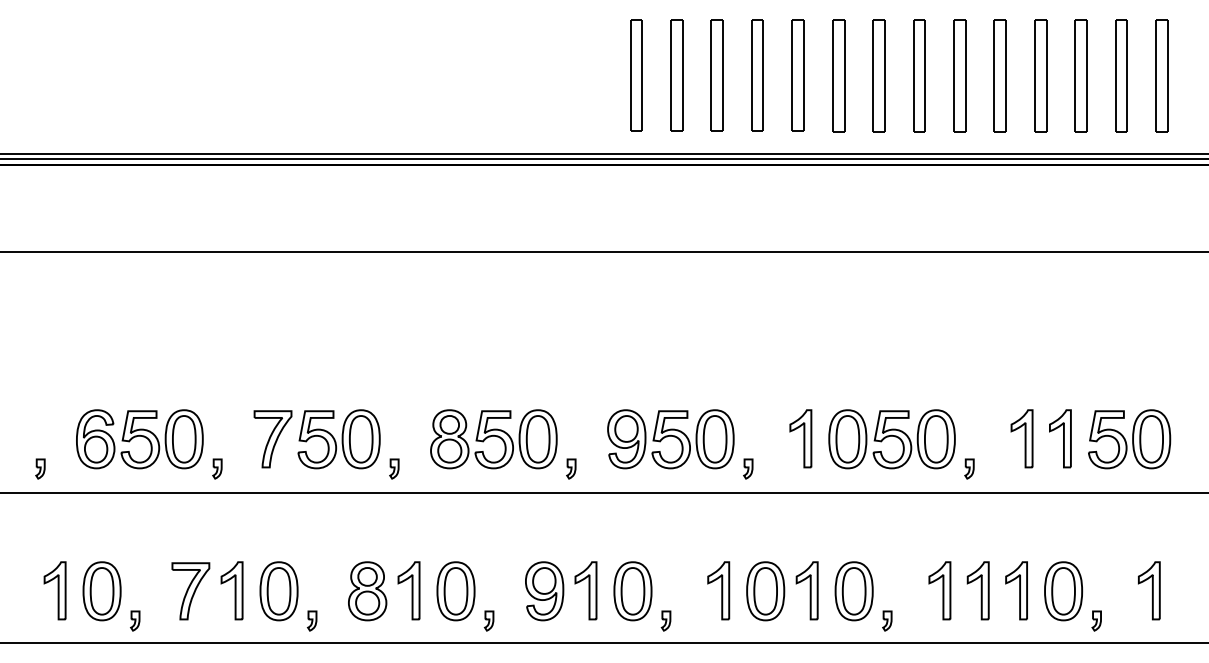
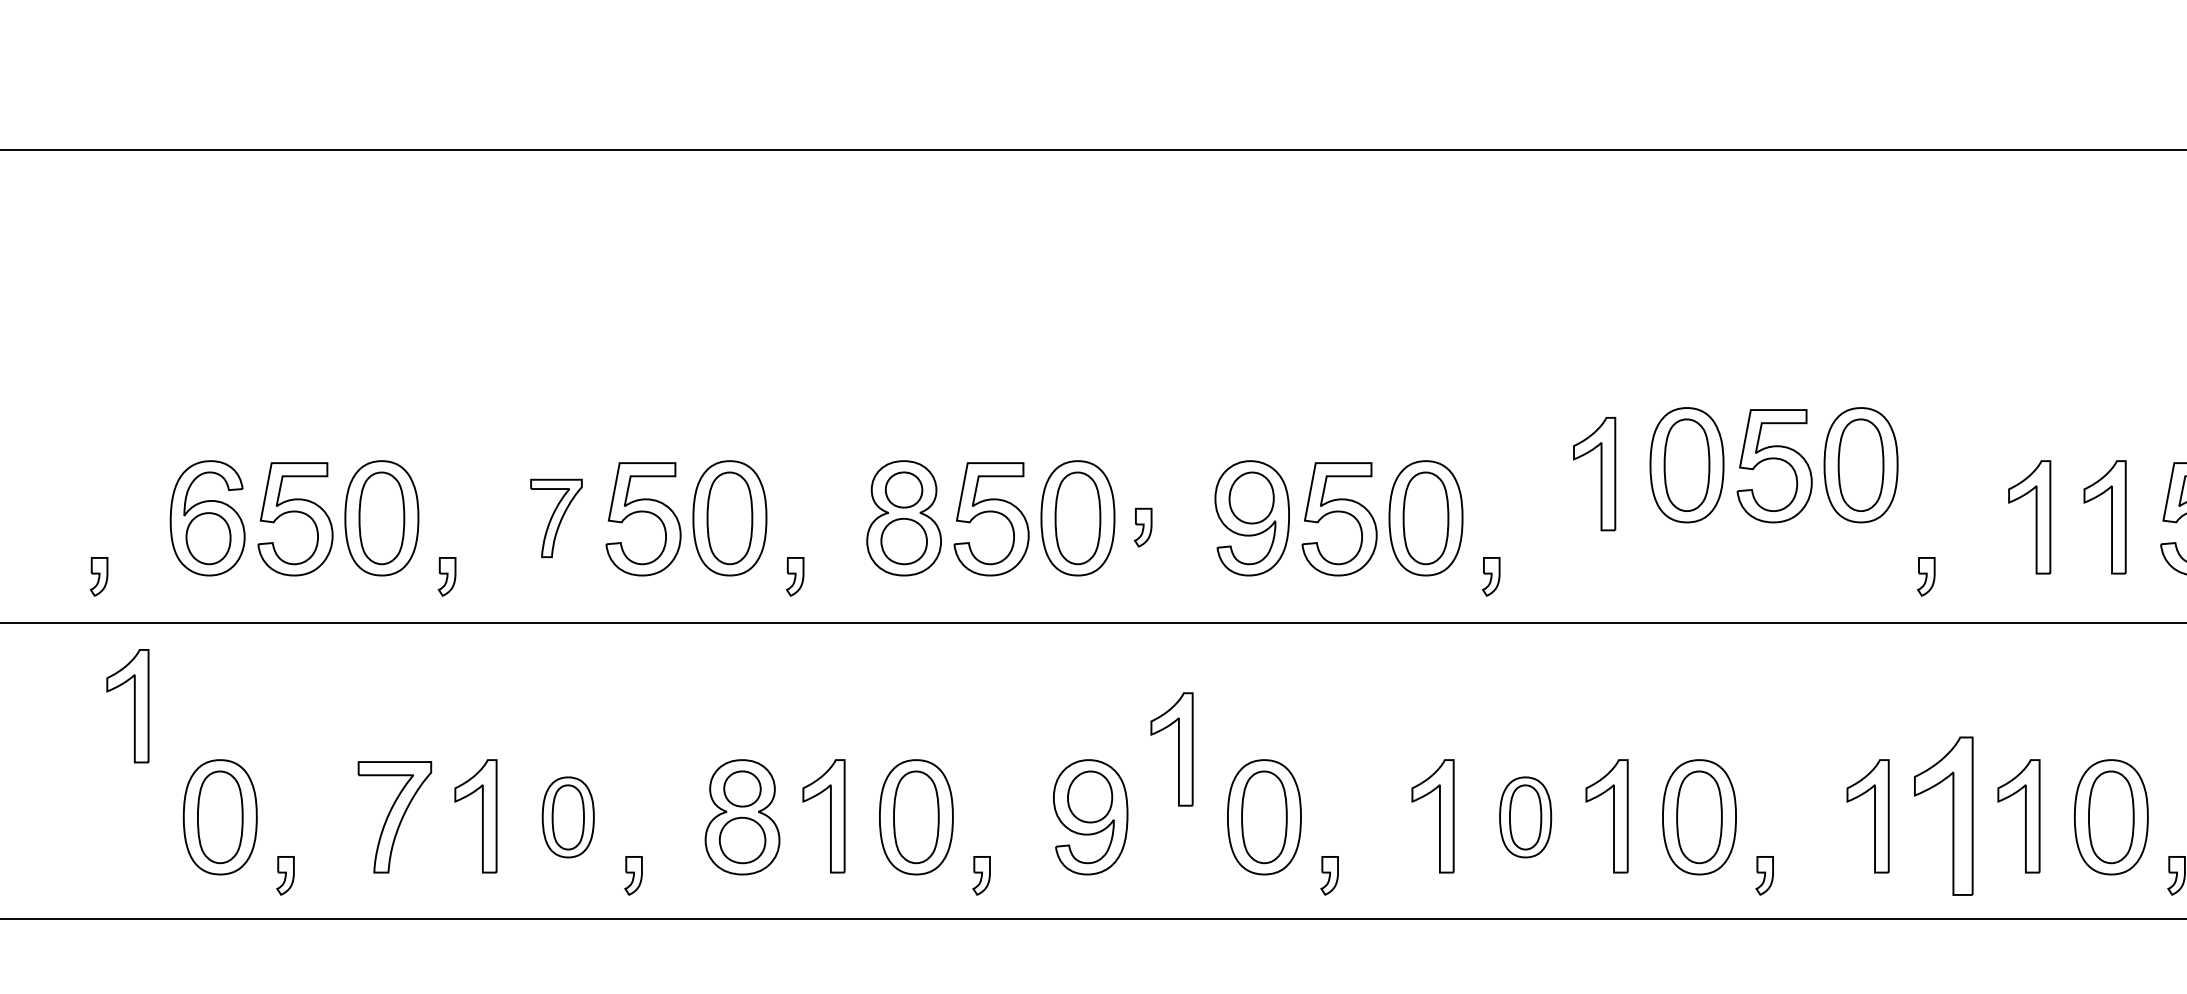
part: (800, 438) -> (1593, 473), moved
part: (272, 439) -> (555, 518), size x0.7
part: (891, 439) -> (1772, 465), moved
part: (571, 468) -> (1143, 526), moved
part: (54, 590) -> (126, 705), moved
part: (585, 590) -> (1171, 748), moved
part: (977, 590) -> (1942, 815), size x1.4
part: (278, 591) -> (567, 817), size x0.7
part: (765, 591) -> (1525, 817), size x0.7

